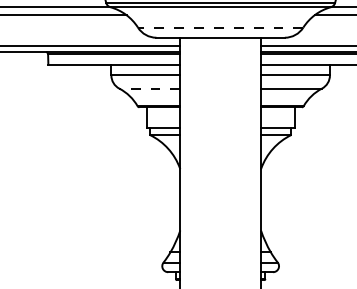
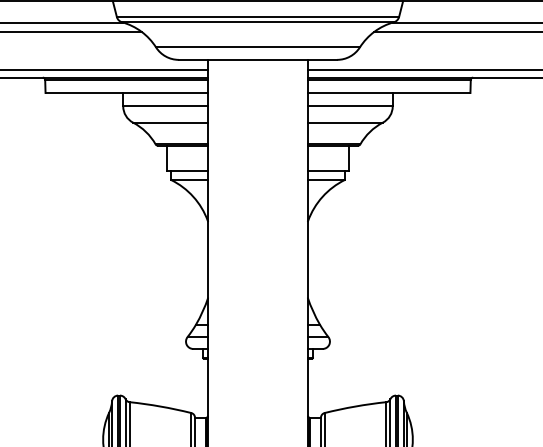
line: (221, 27) -> (258, 47), dashed -> solid
line: (149, 88) -> (170, 122), dashed -> solid

